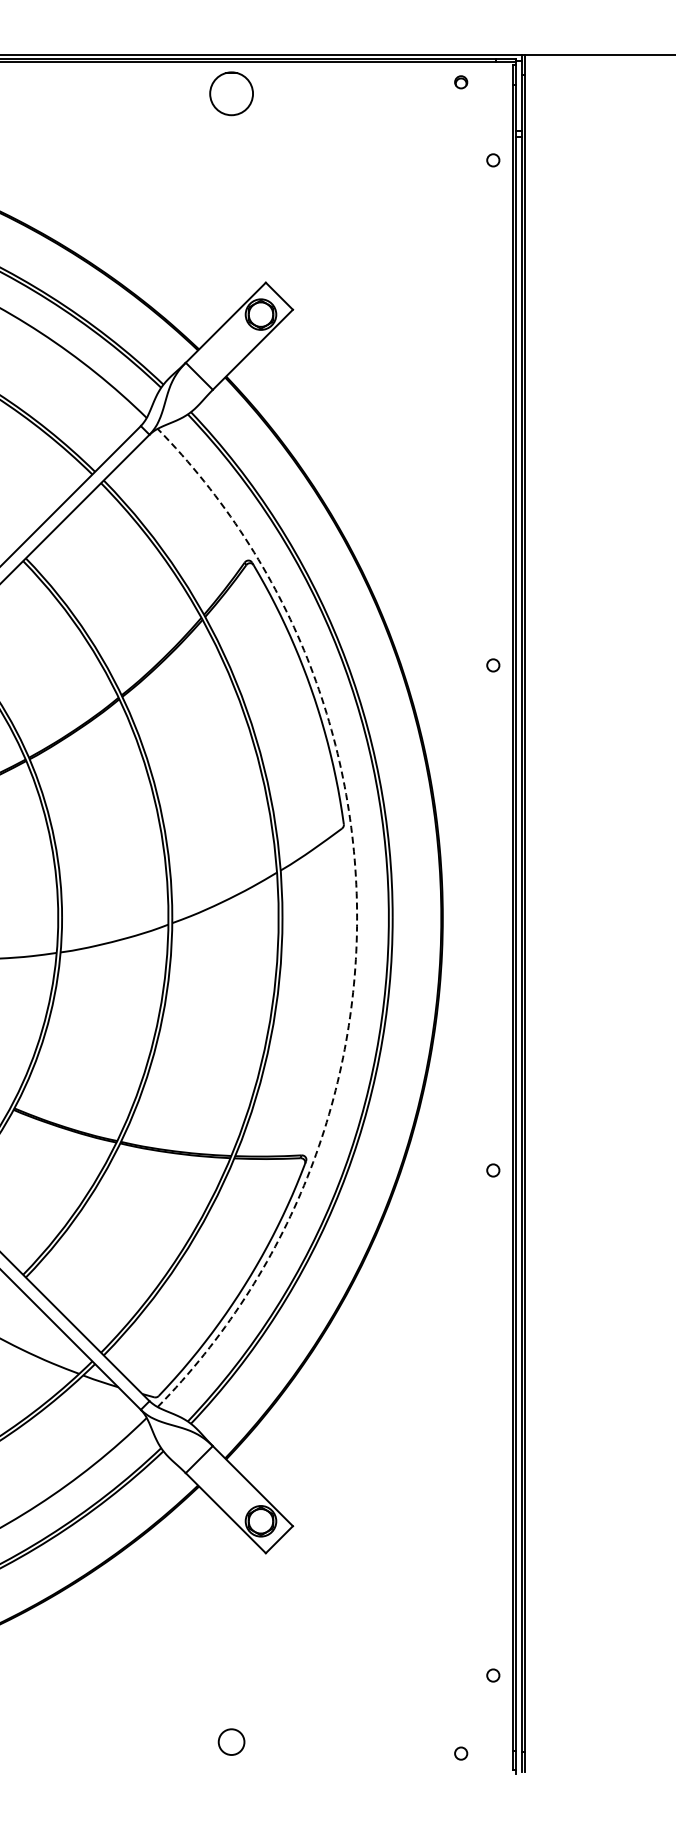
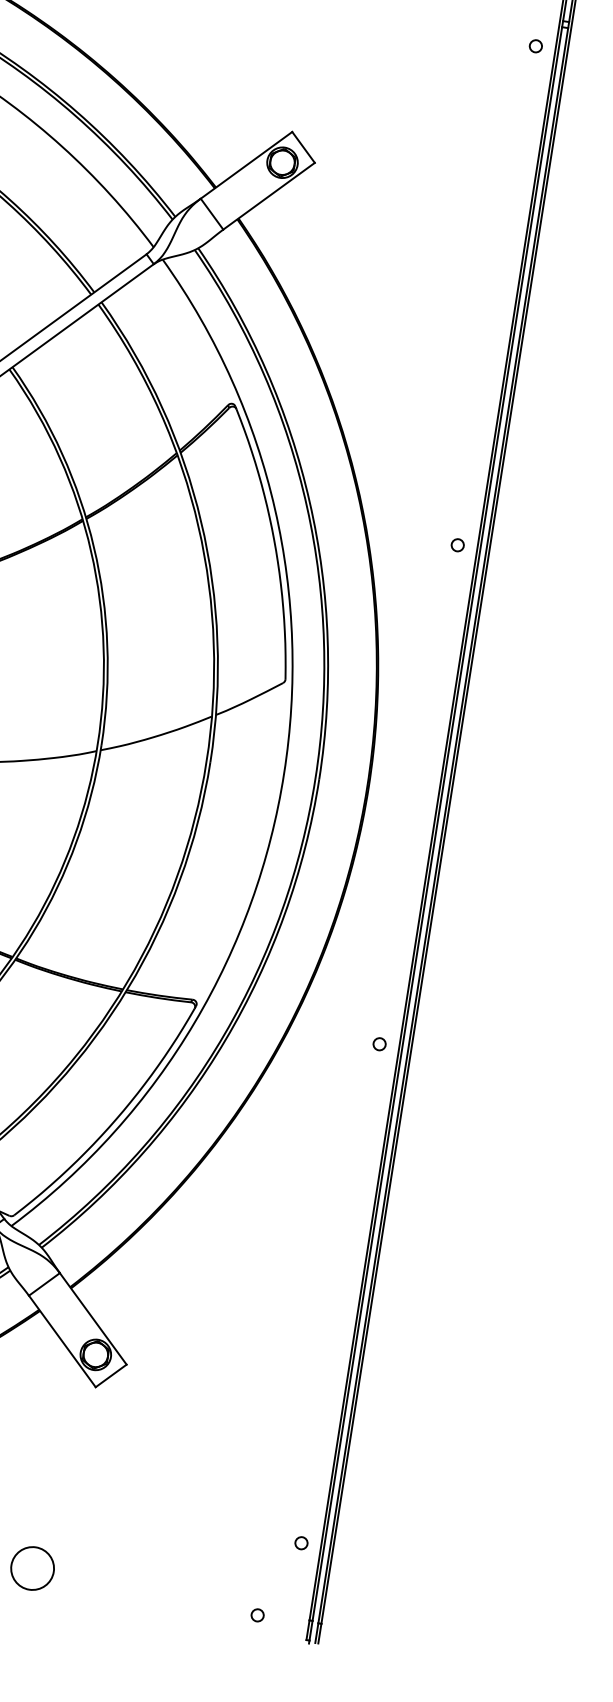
arc: (357, 917) -> (284, 773), dashed -> solid
circle: (231, 1741) -> (32, 1567), size x1.67

